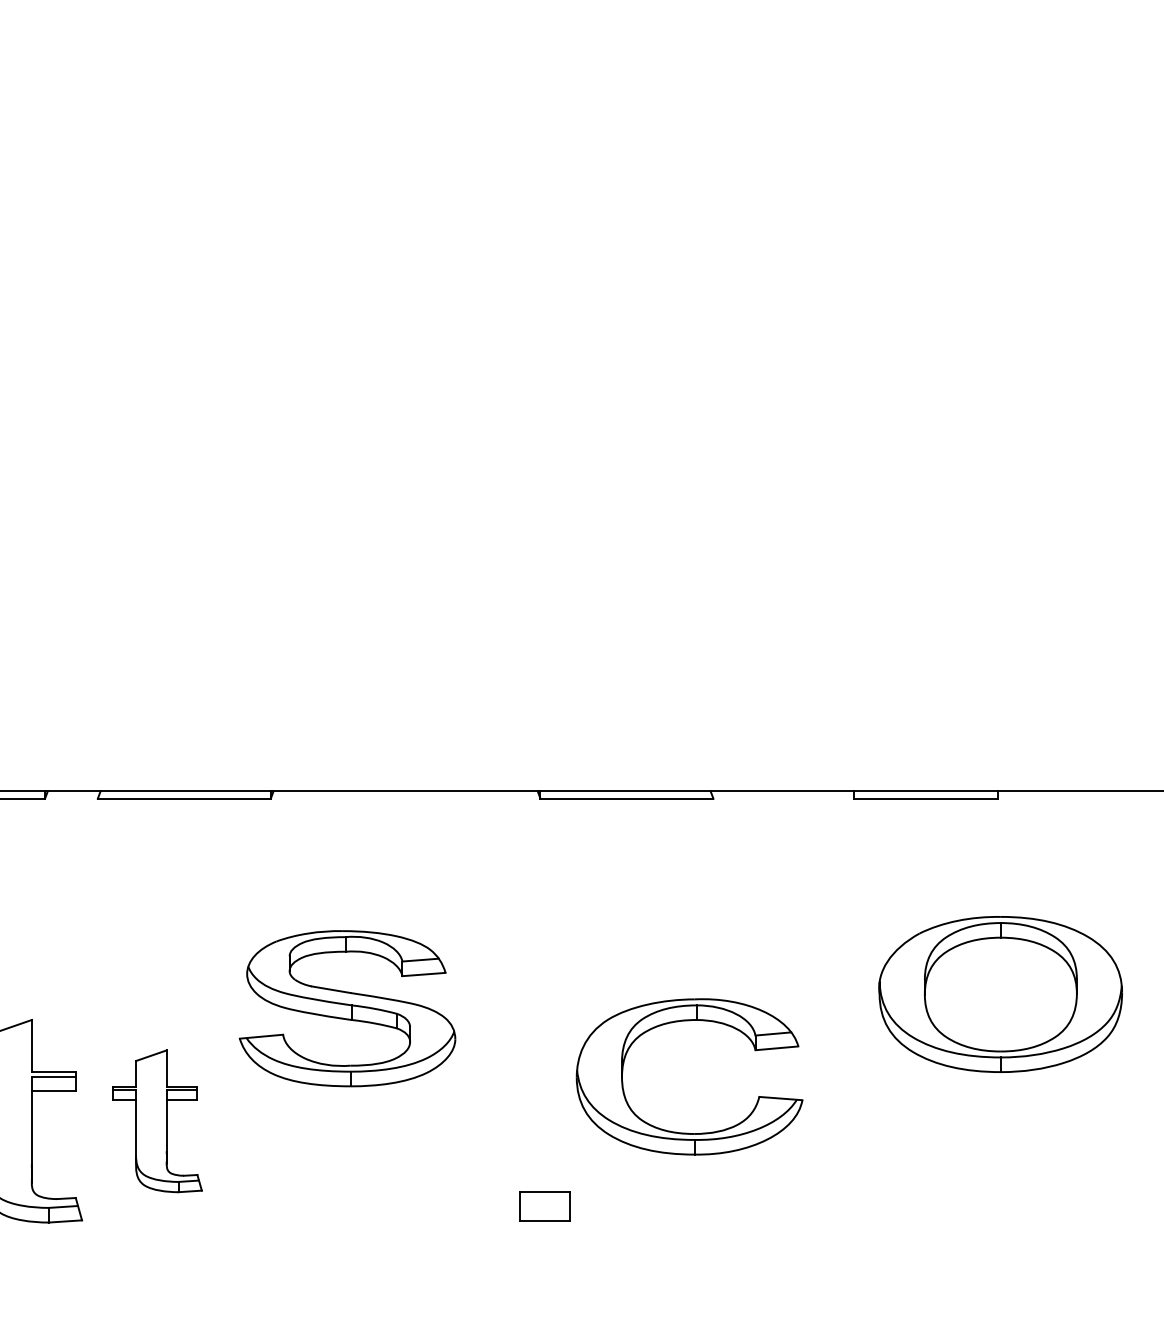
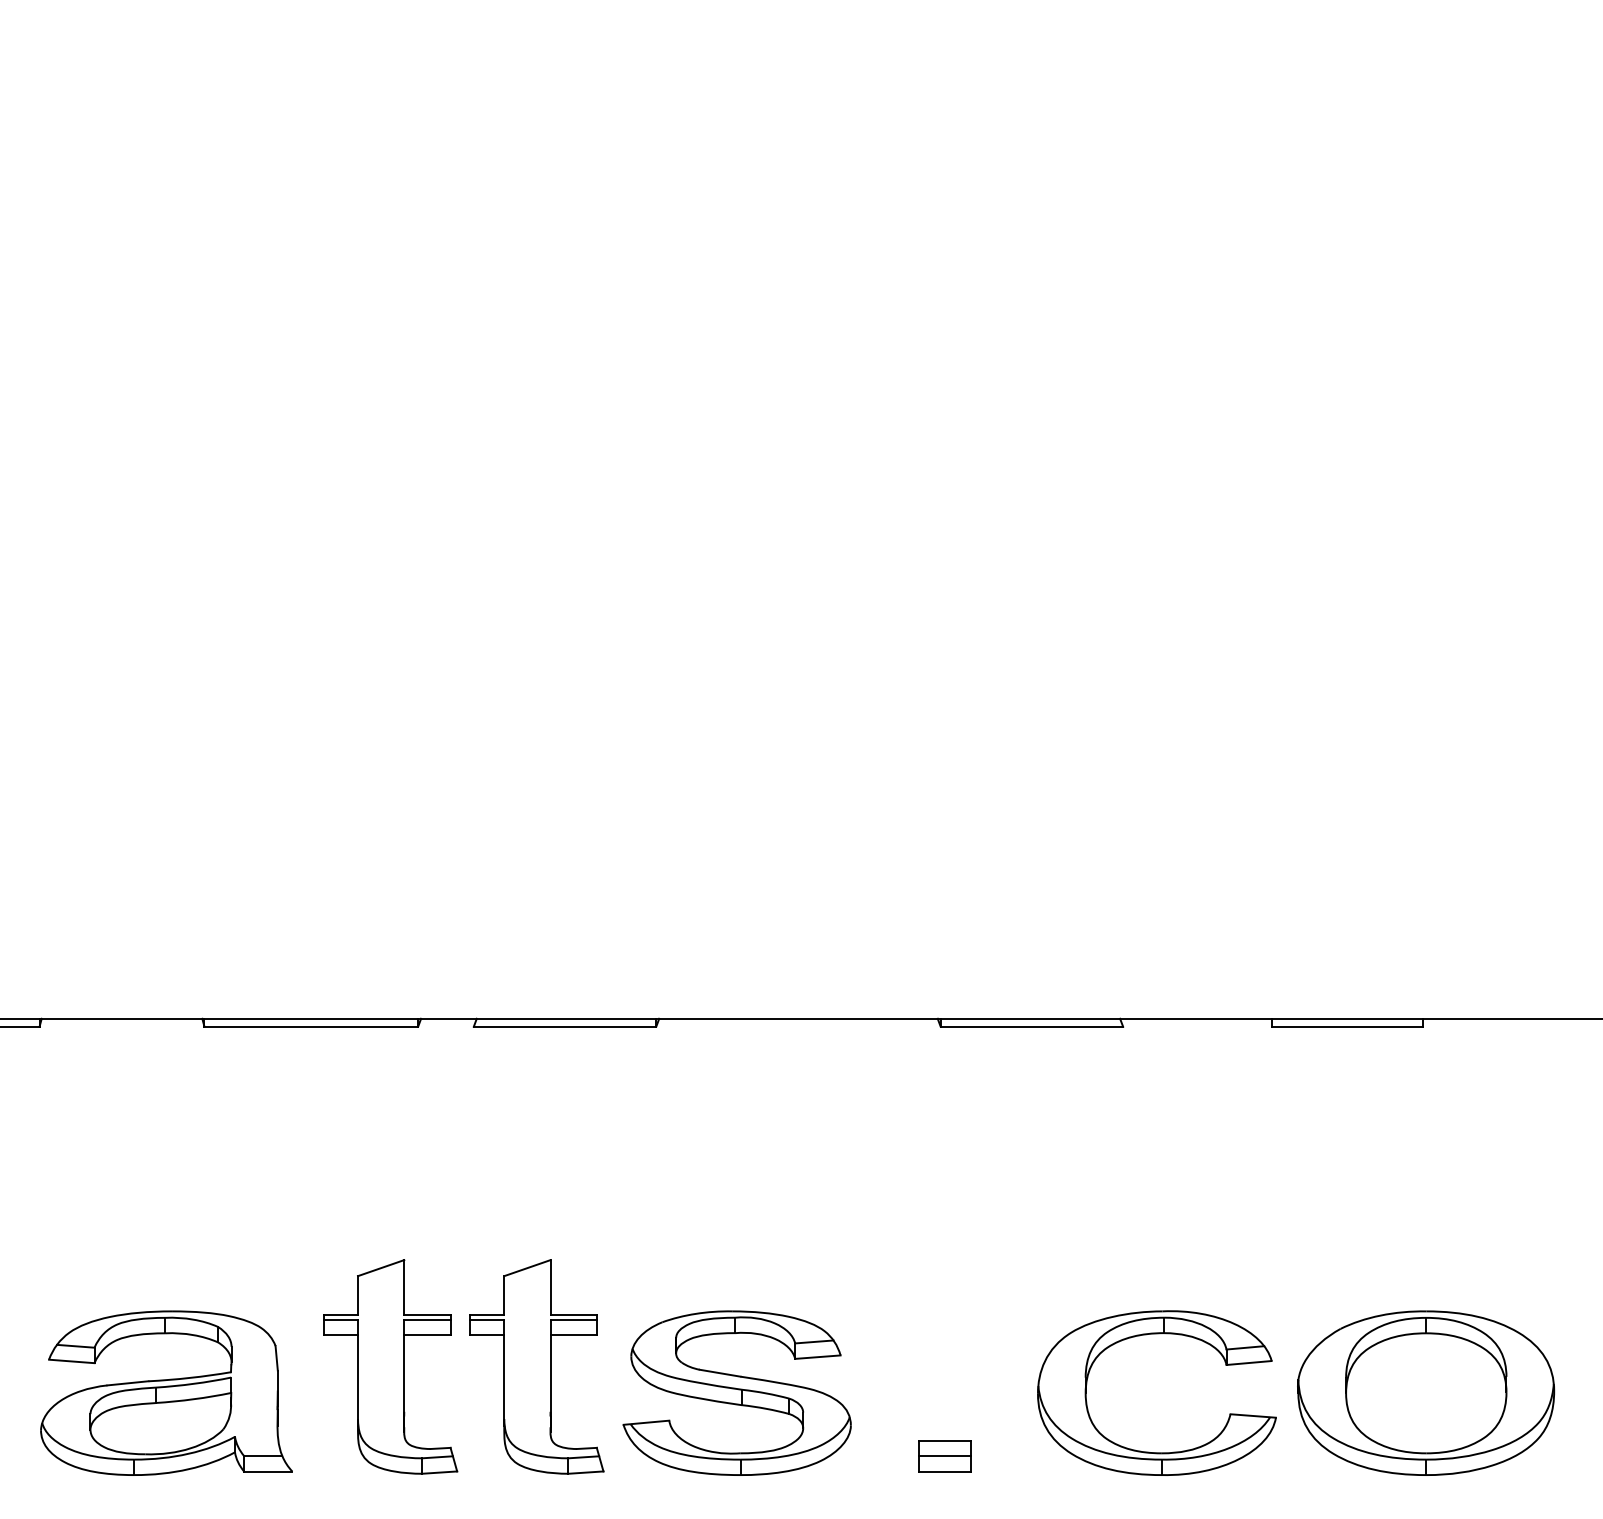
part: (1001, 993) -> (1426, 1392), moved
part: (346, 1008) -> (736, 1392), moved
part: (679, 1022) -> (1146, 1335), moved
part: (157, 1120) -> (536, 1366), size x1.43
line: (544, 1206) -> (944, 1456), added

